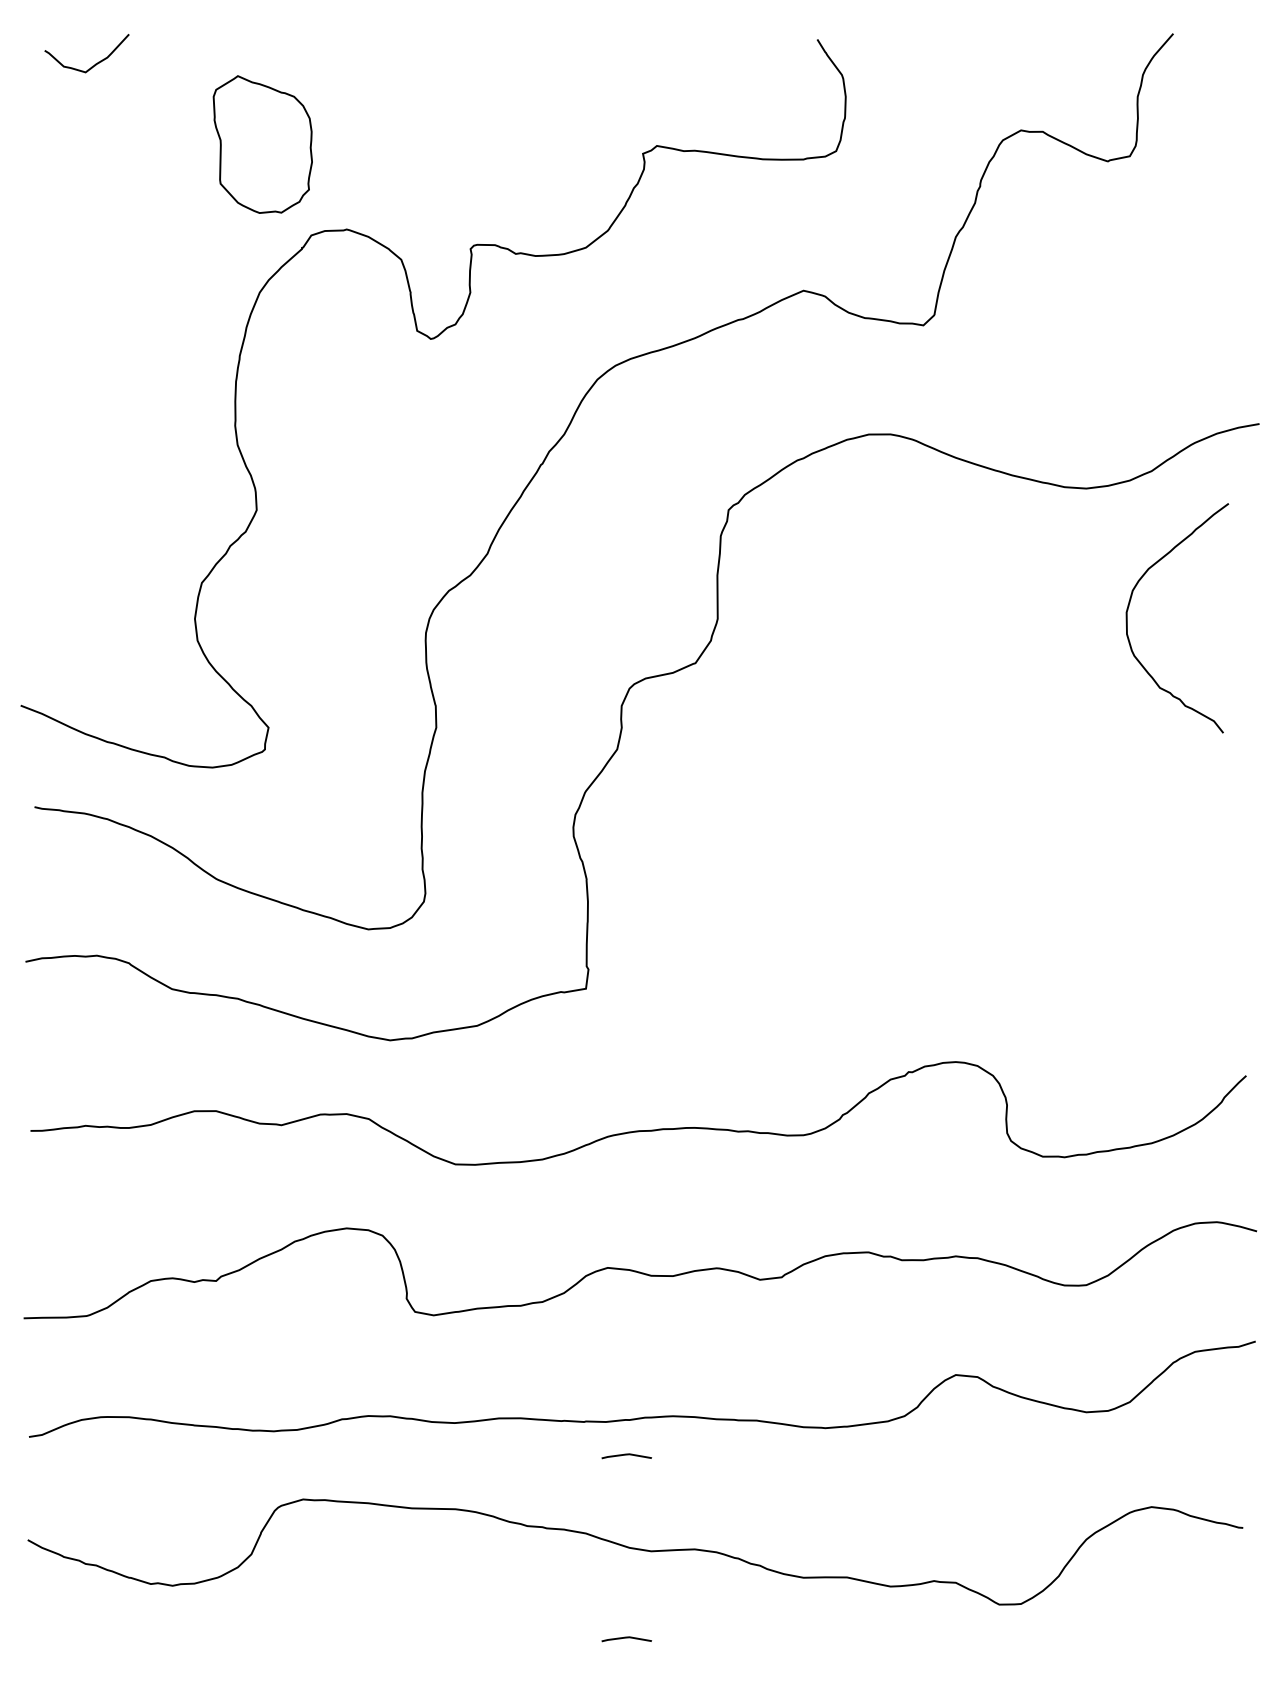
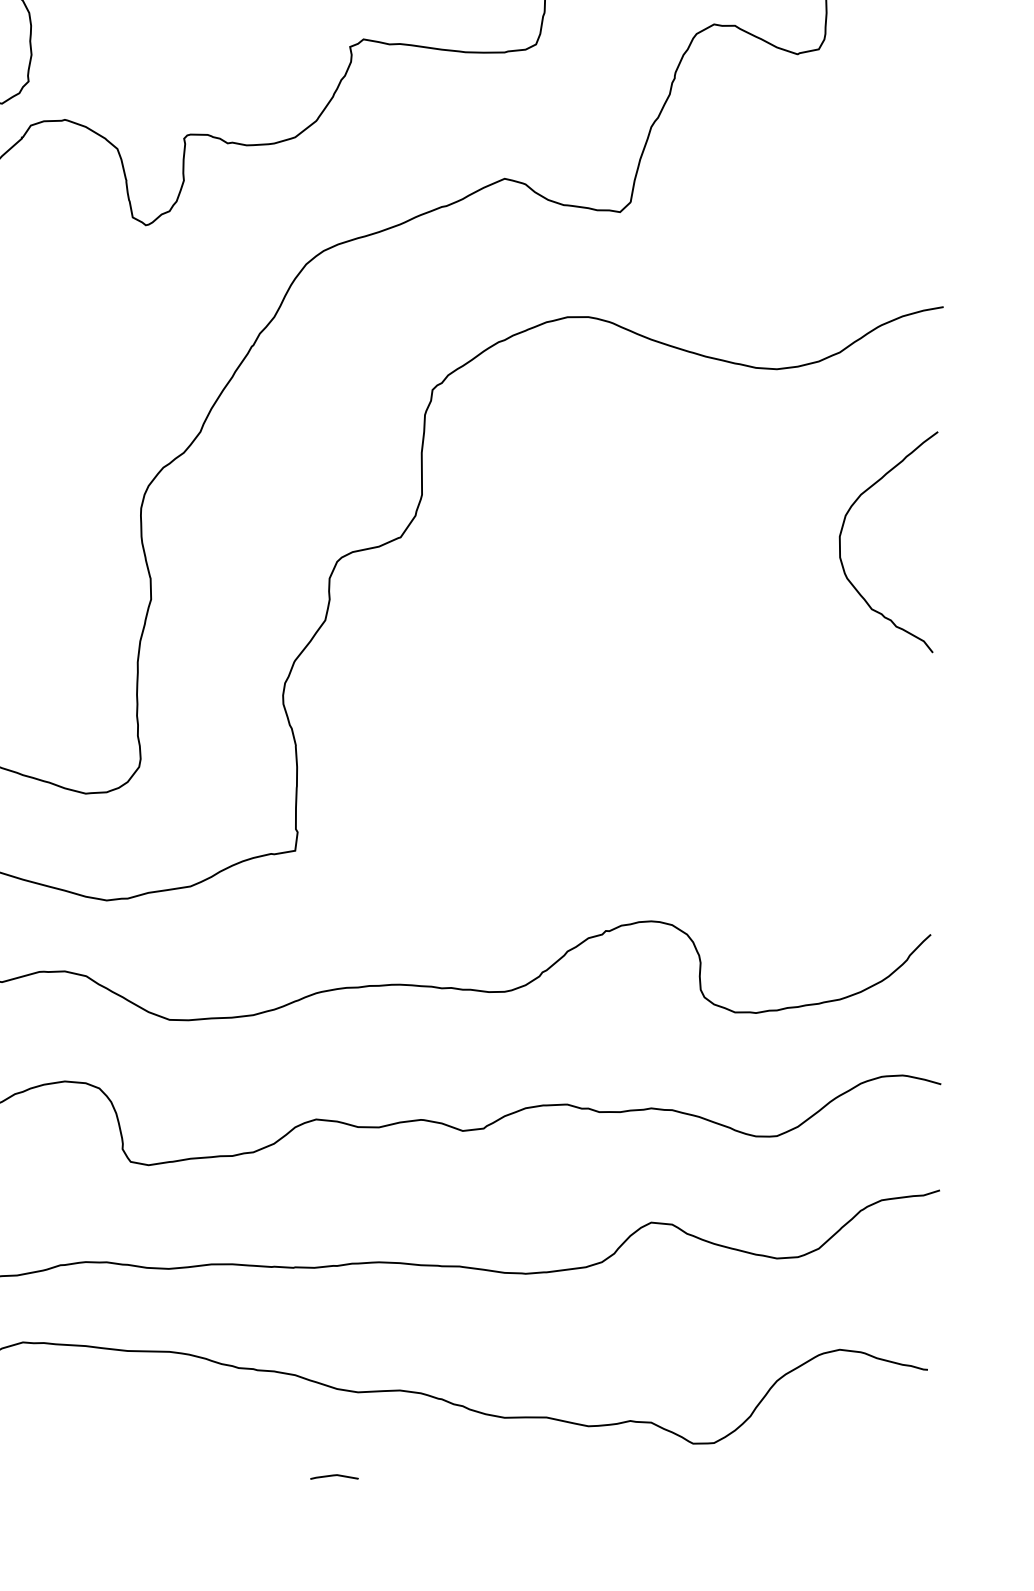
curve: (1130, 603) -> (843, 528), moved
curve: (626, 1455) -> (334, 1300), removed

